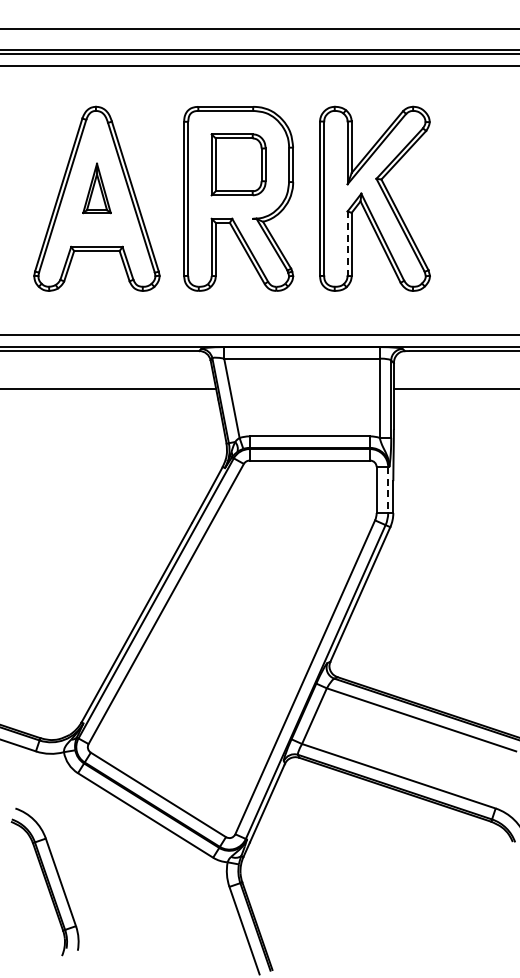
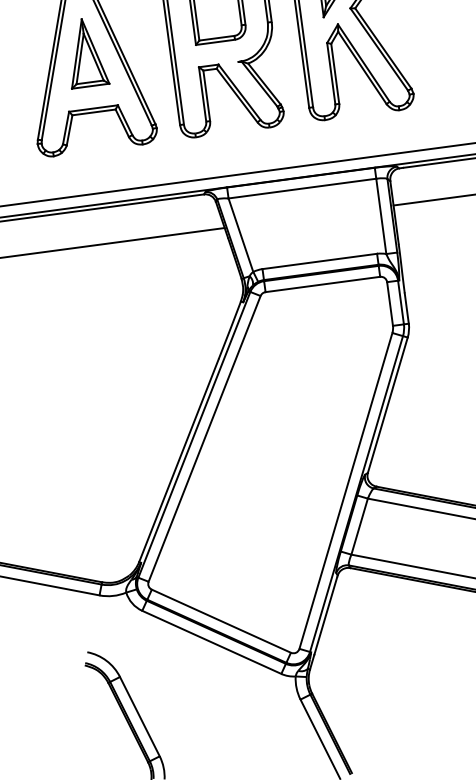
part: (96, 188) -> (85, 53), size x1.43
line: (347, 244) -> (331, 74), dashed -> solid
line: (388, 490) -> (401, 302), dashed -> solid

